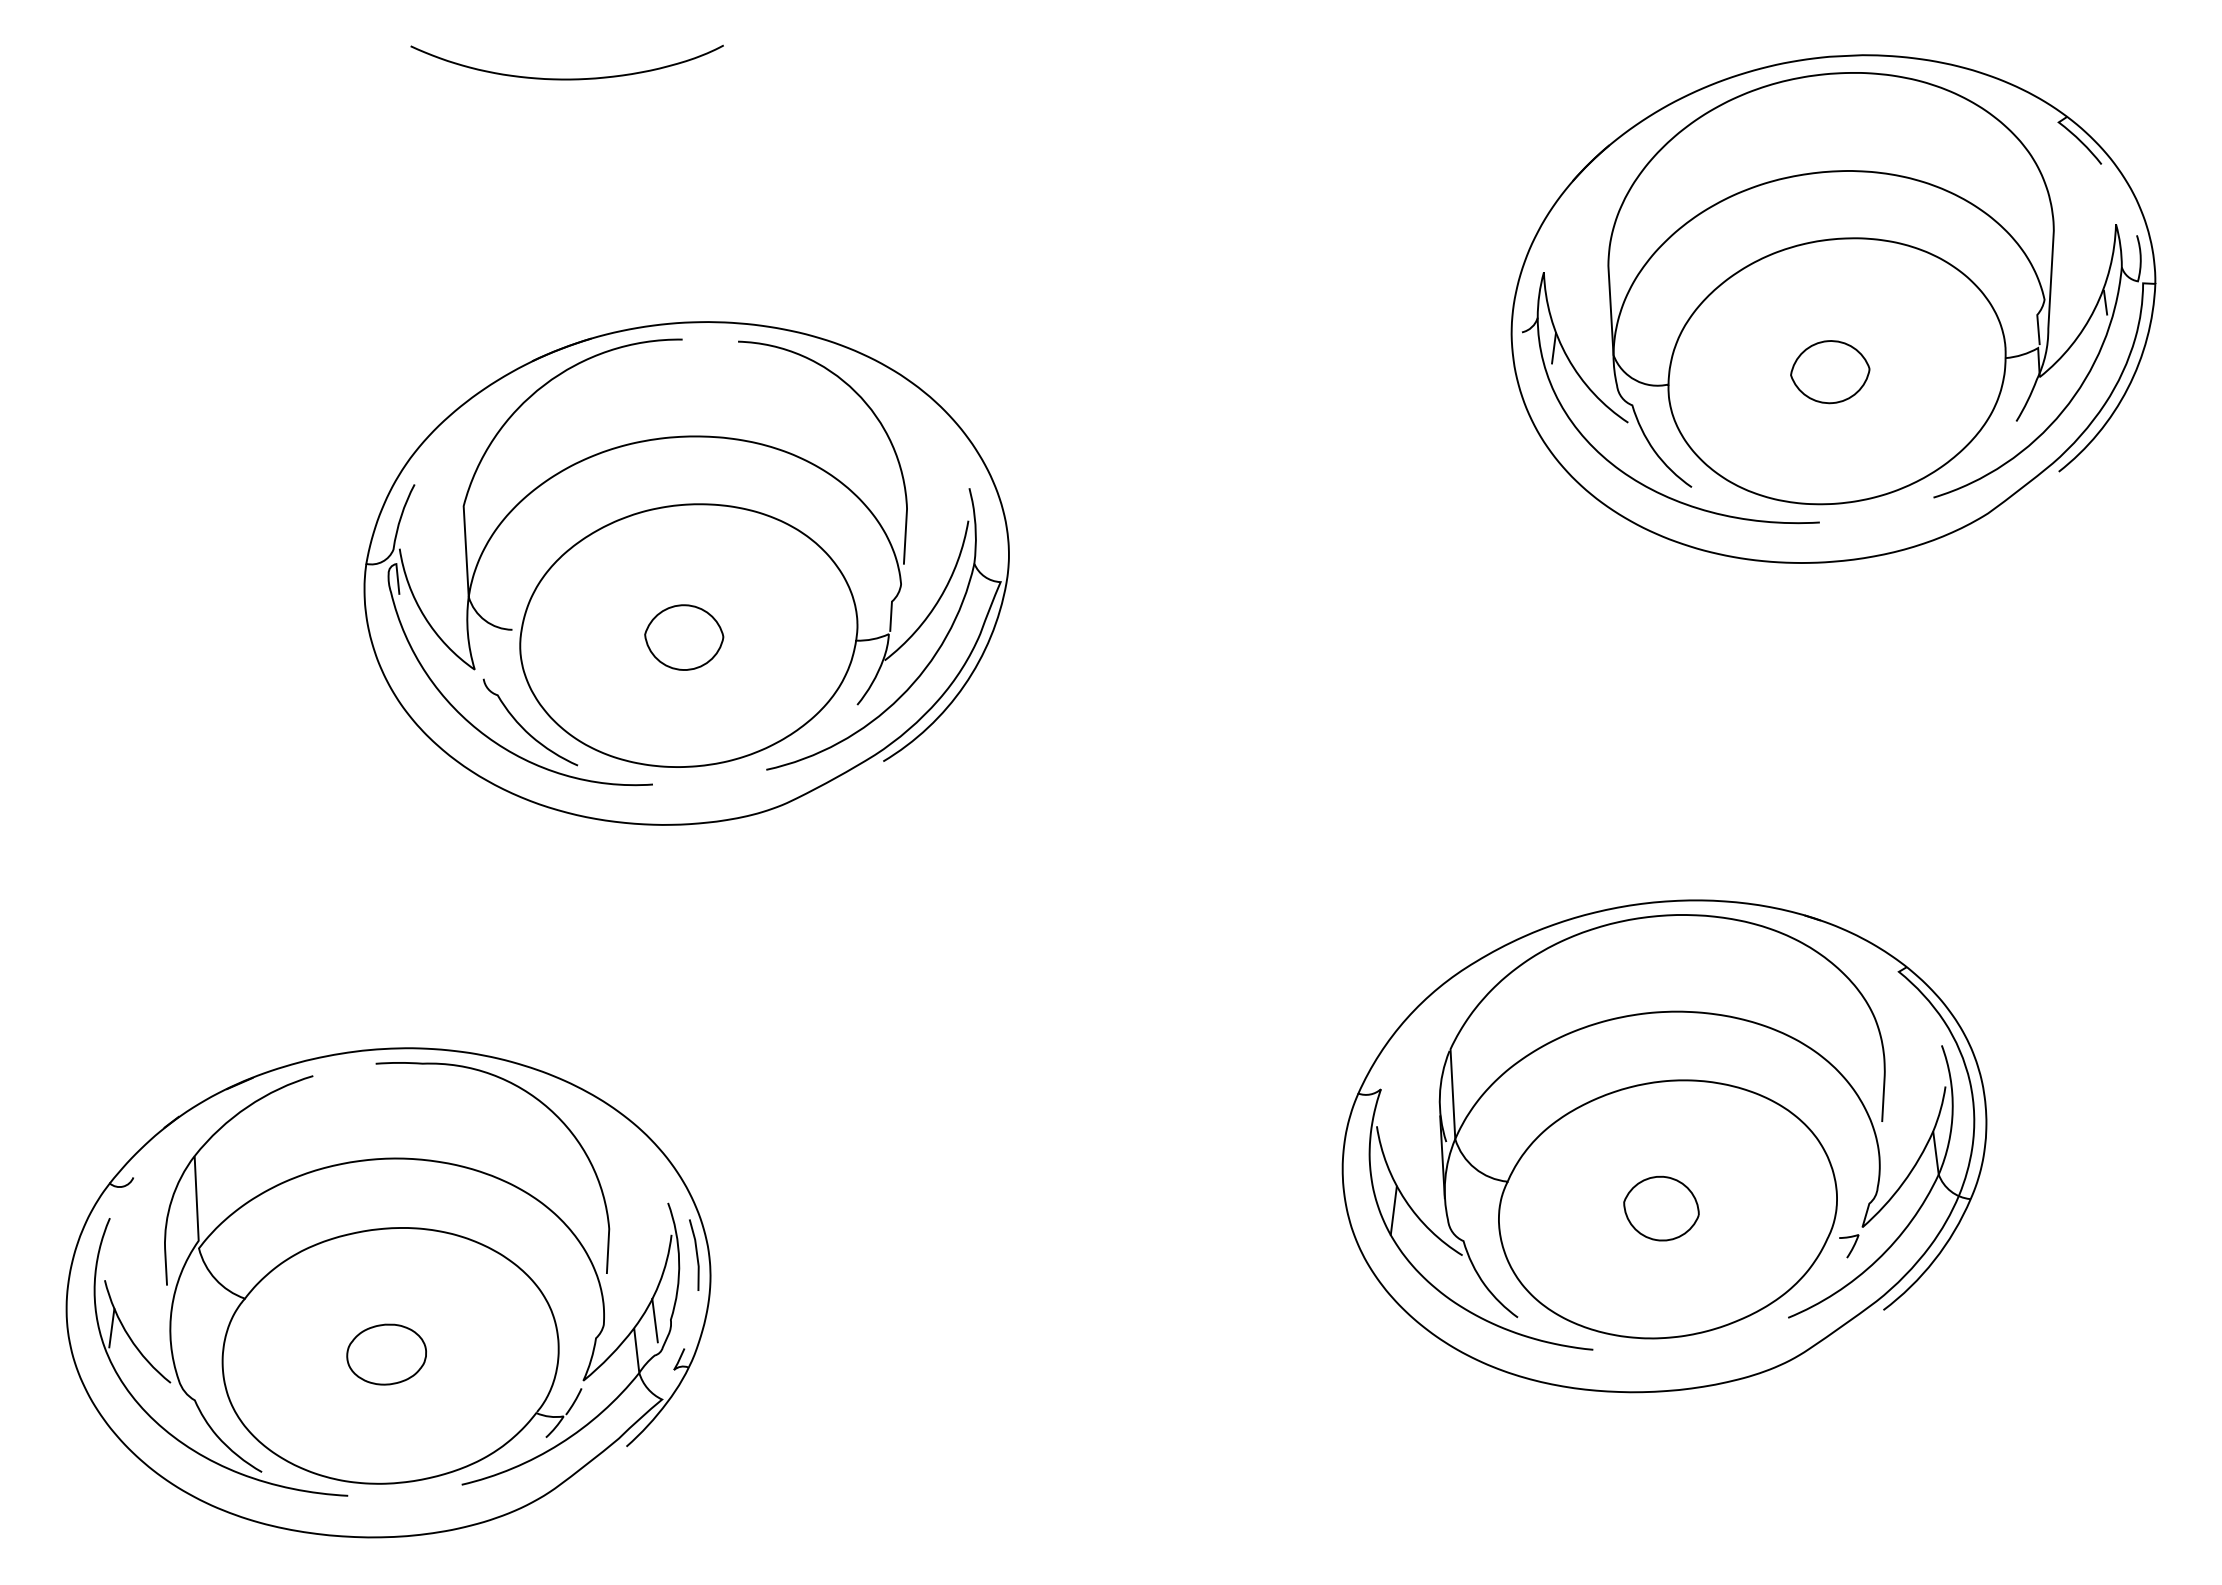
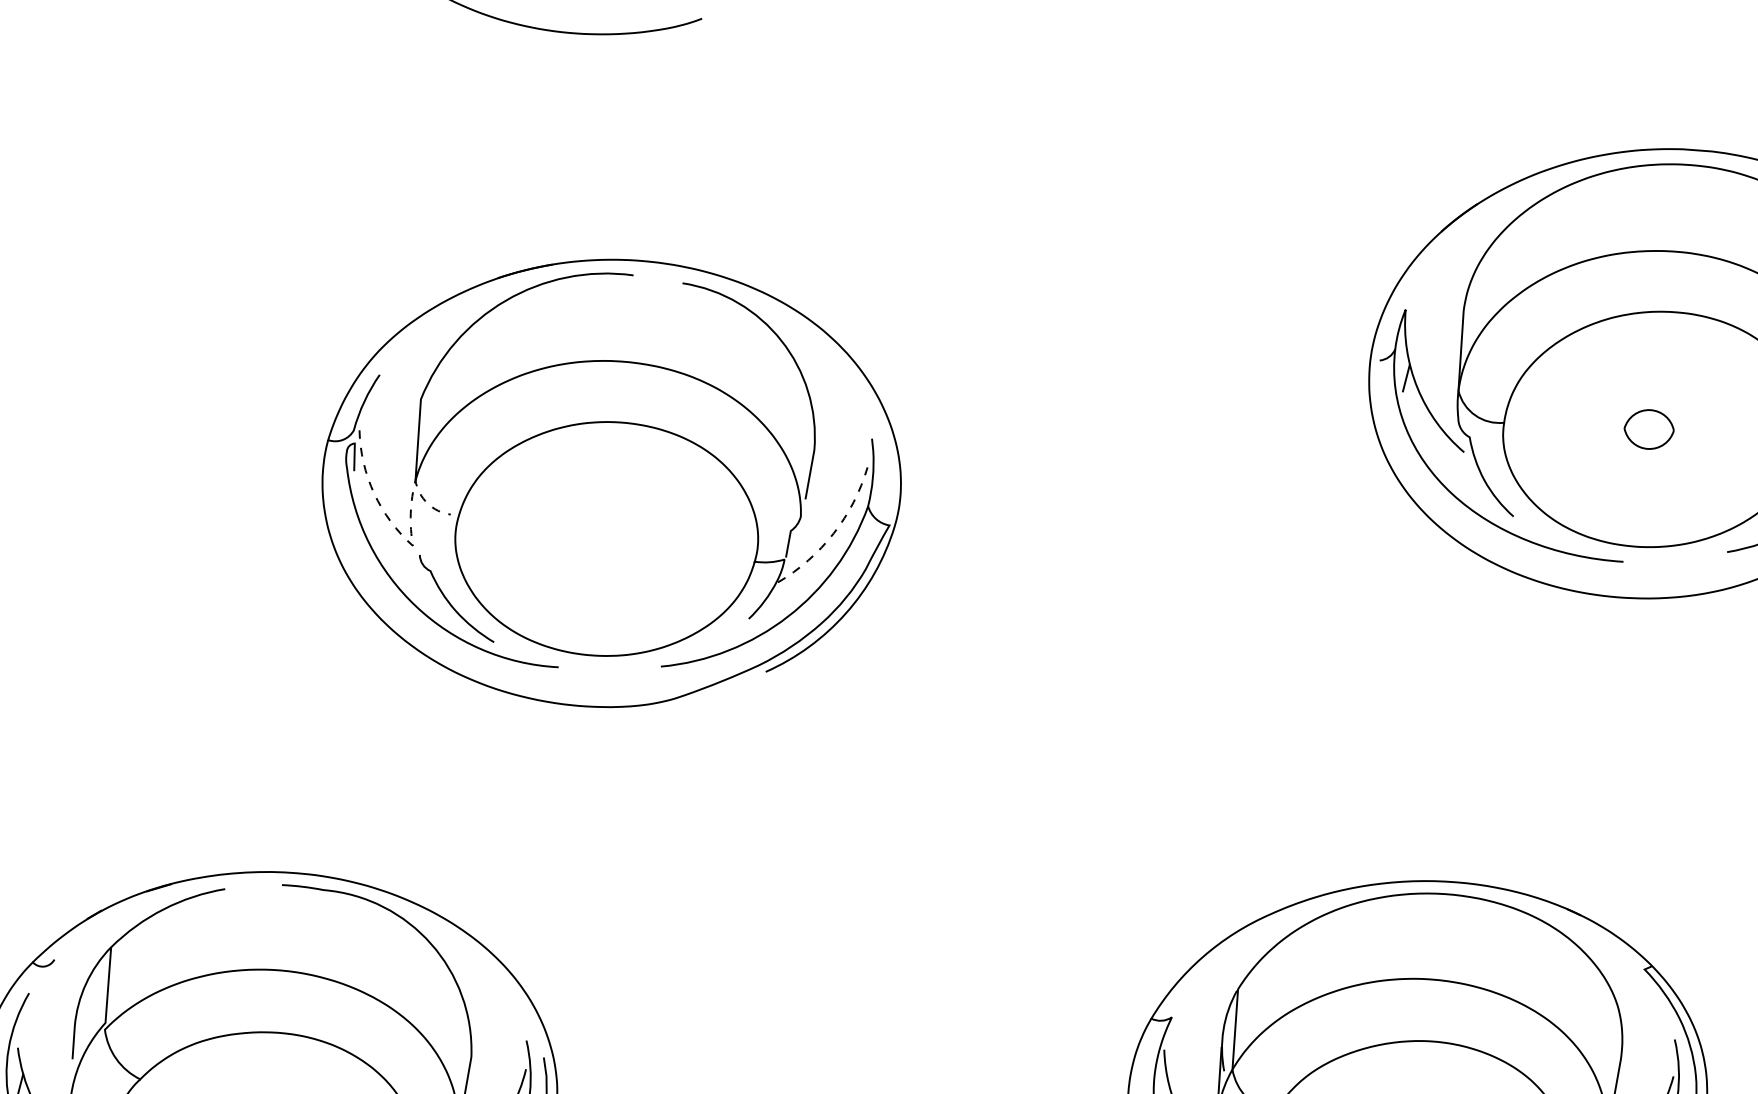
part: (1830, 372) -> (1649, 429), size x0.7
arc: (939, 598) -> (833, 533), solid -> dashed
part: (684, 637) -> (602, 540), removed
line: (469, 665) -> (408, 541), solid -> dashed

